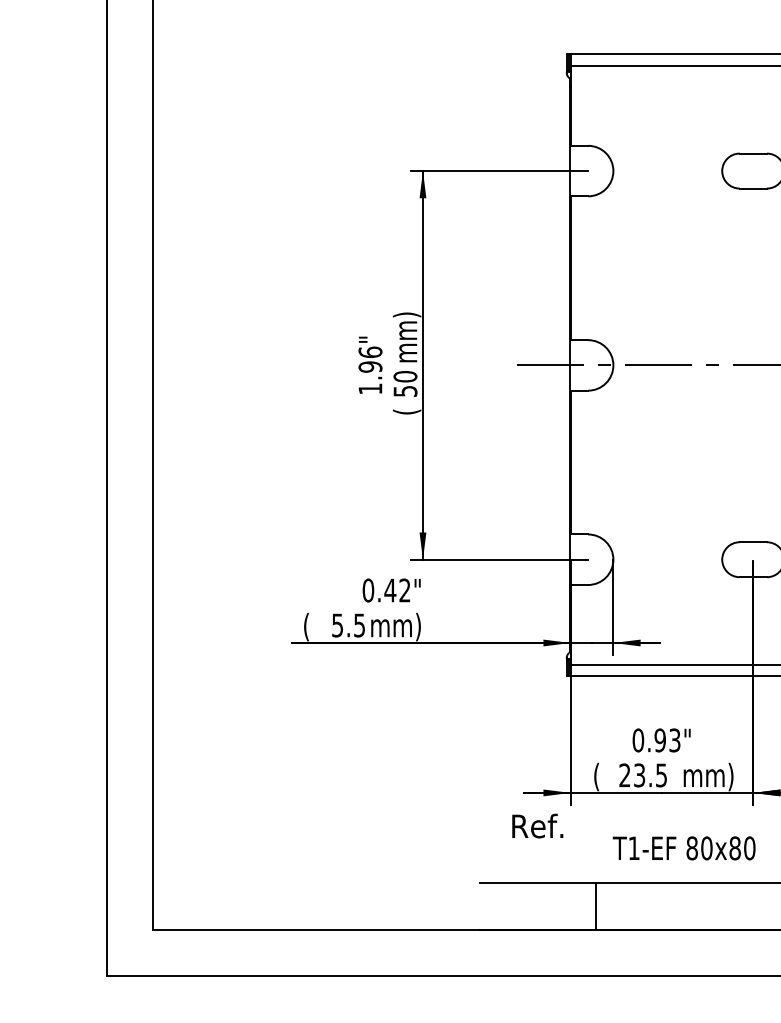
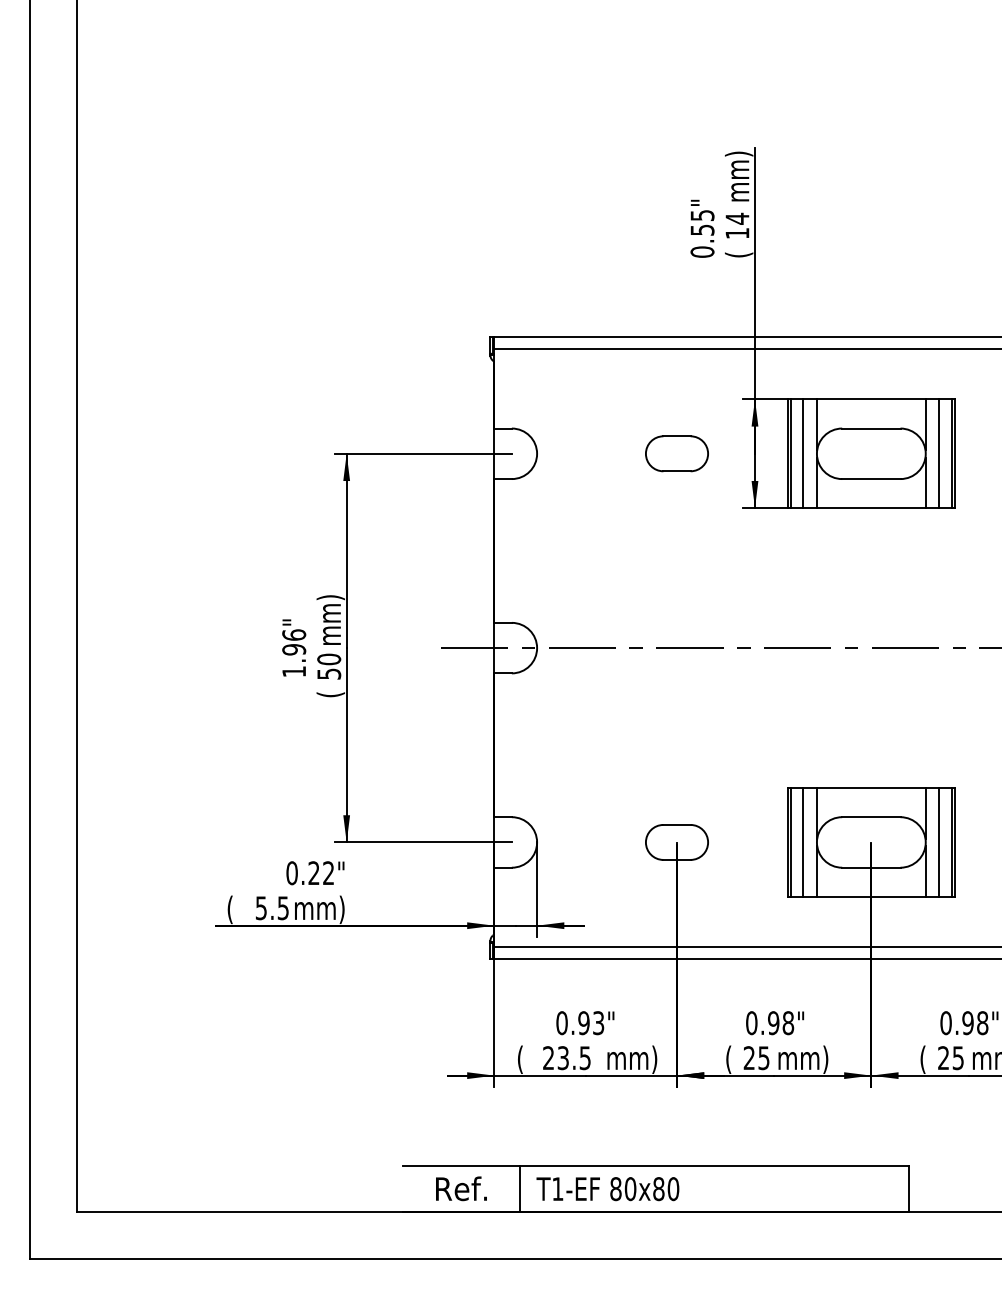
text: (390, 589) -> (314, 872), 0.42" -> 0.22"
text: (537, 825) -> (461, 1188), moved
text: (683, 848) -> (607, 1189), moved

